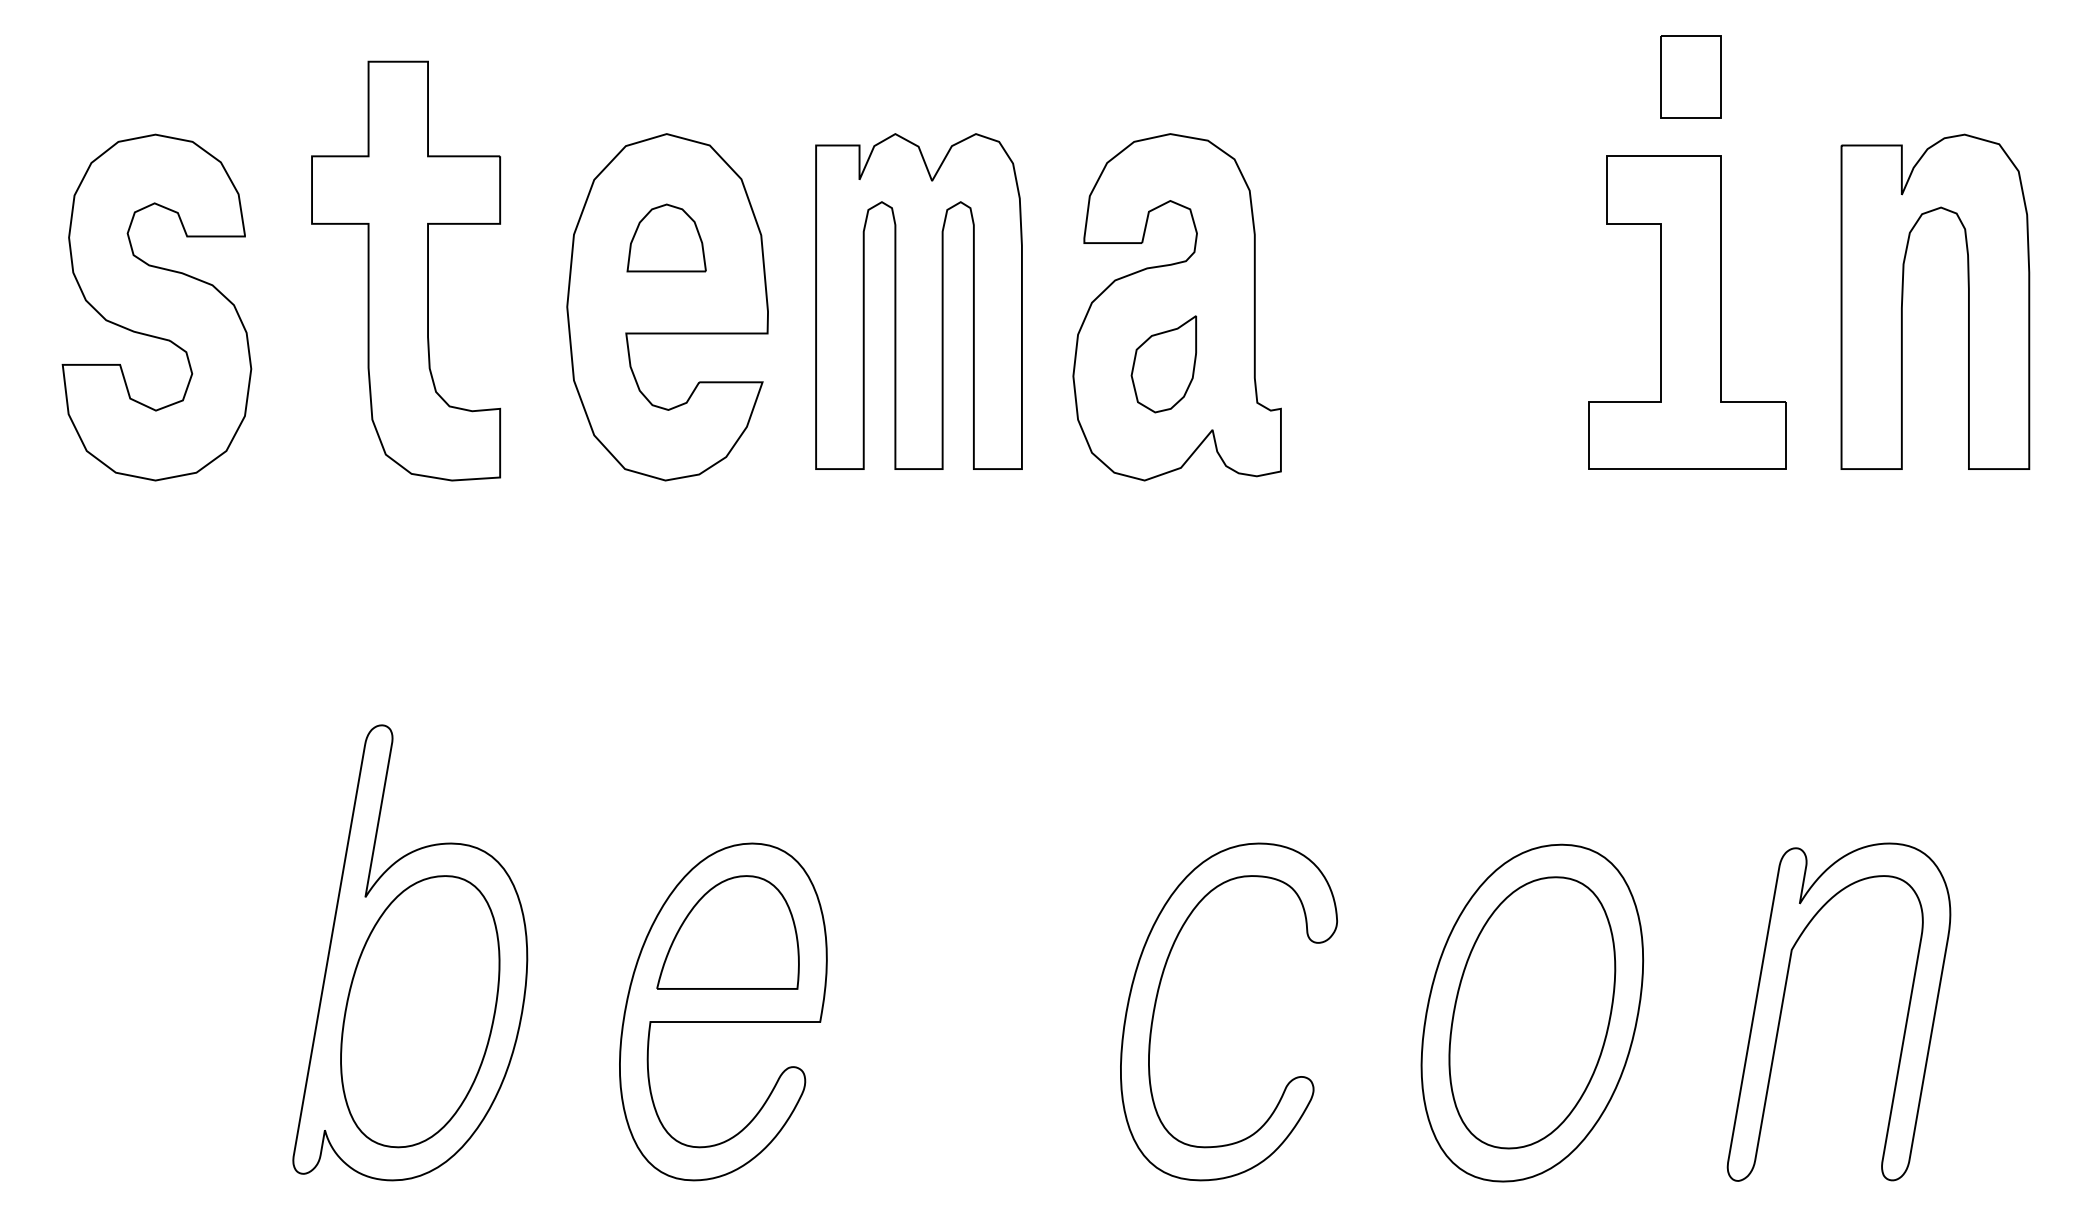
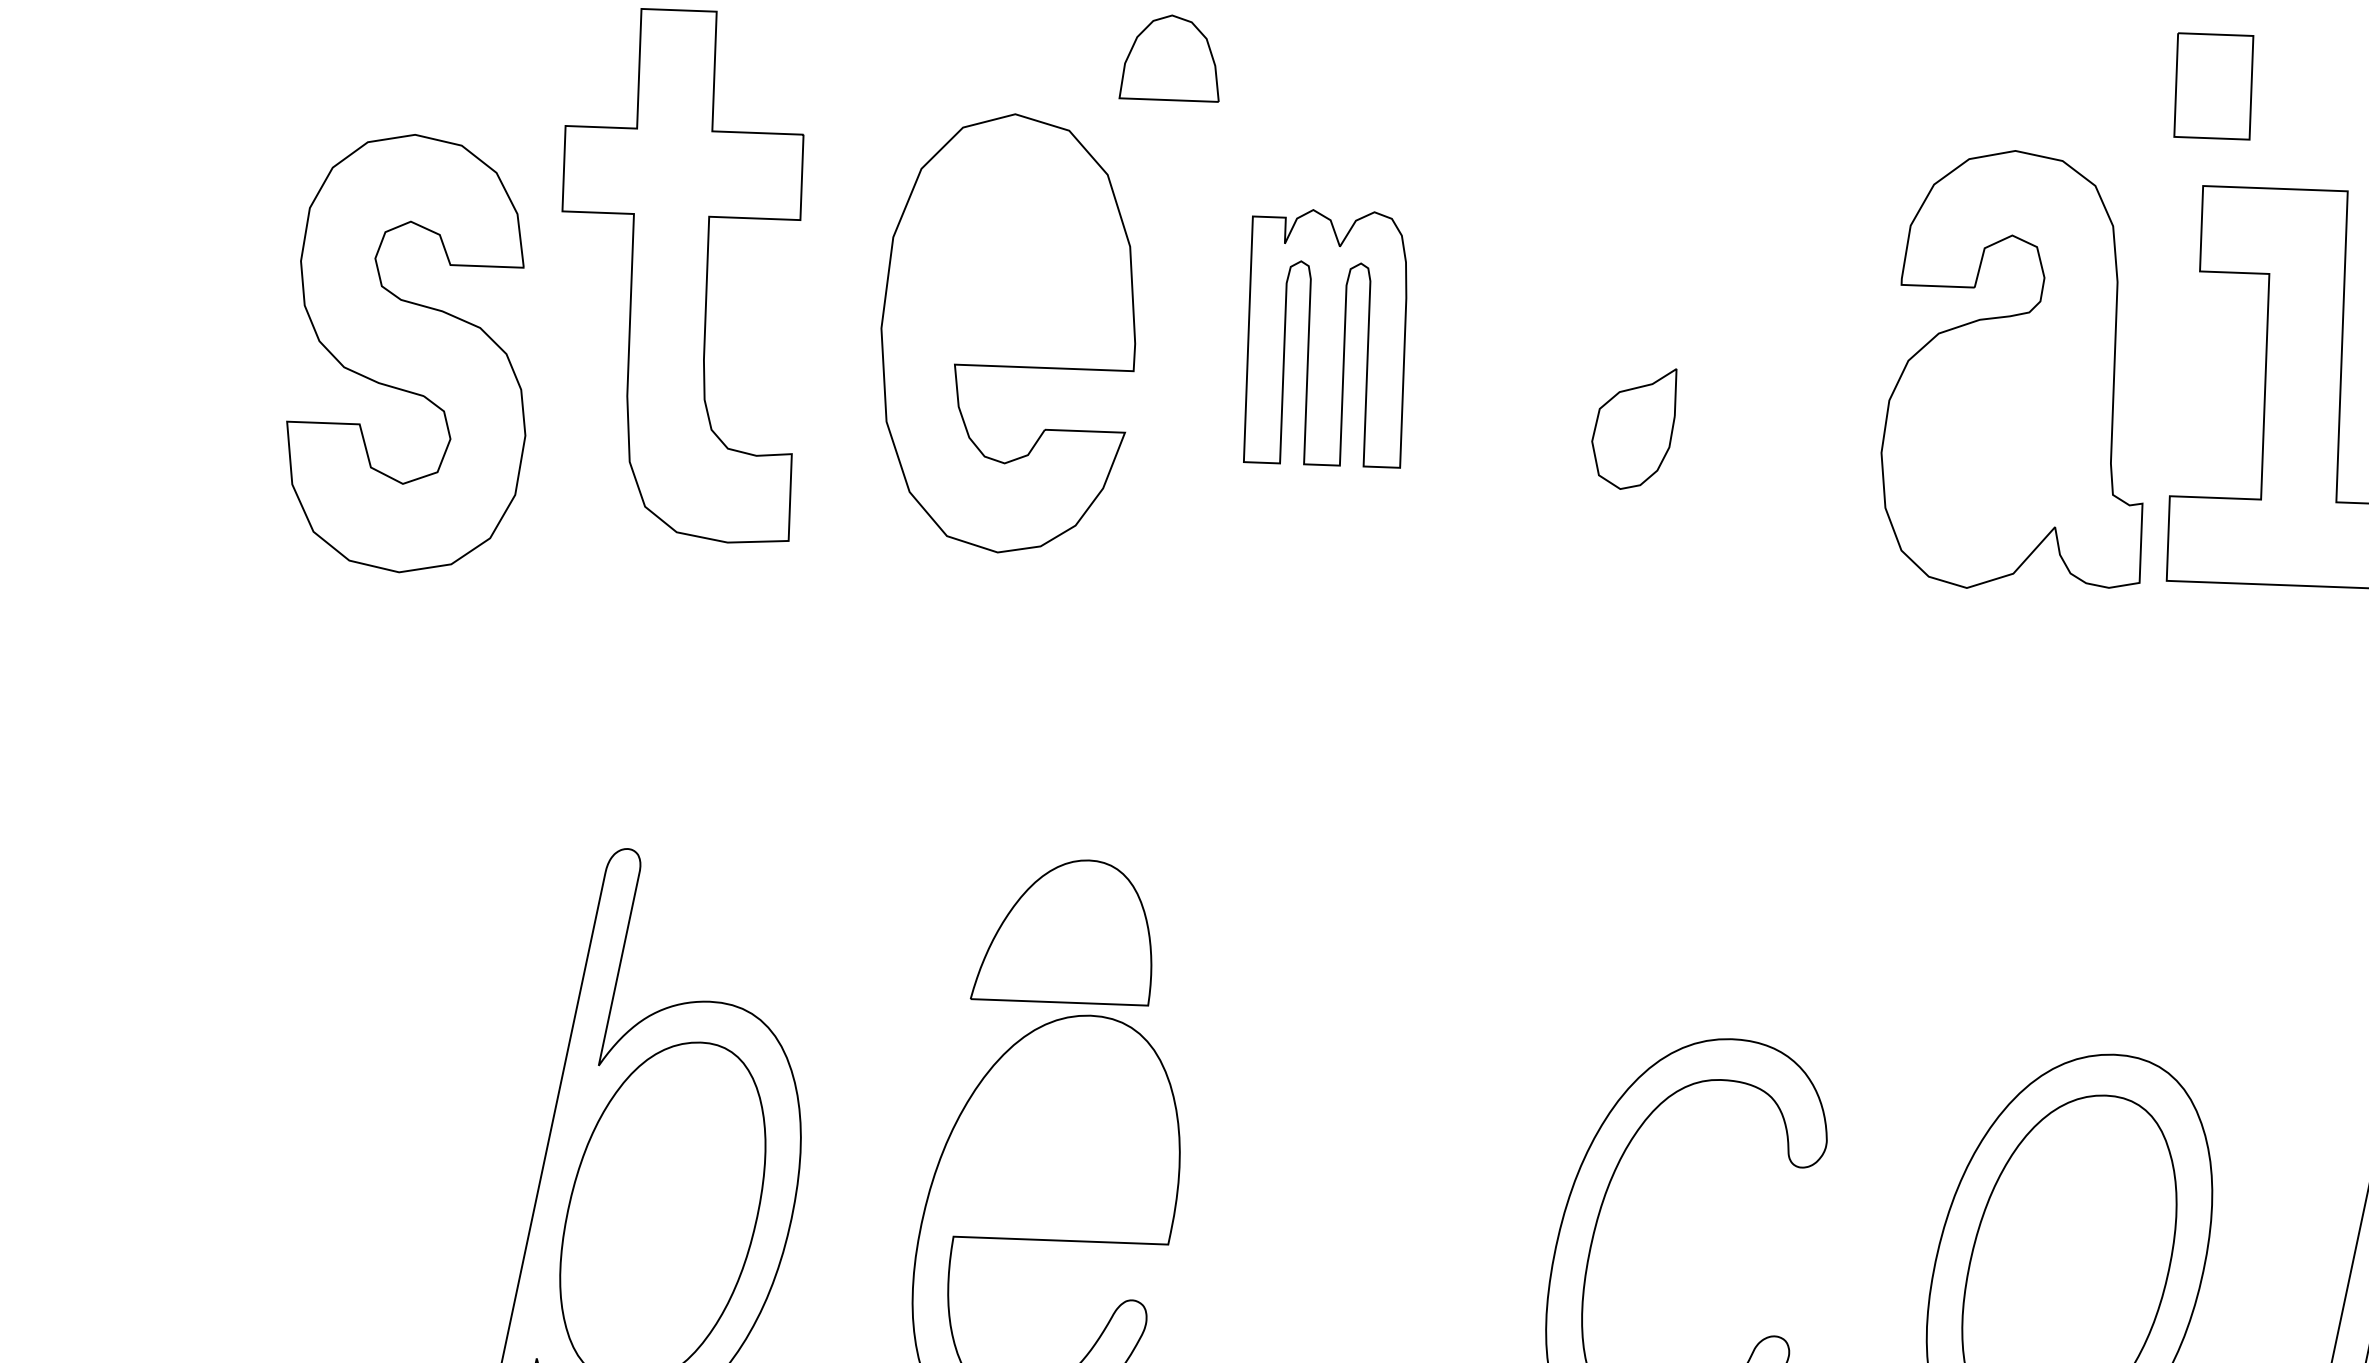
part: (1690, 76) -> (2213, 85), moved
part: (666, 237) -> (1170, 57), moved
part: (918, 301) -> (1326, 337), size x0.6
part: (156, 307) -> (408, 353), moved
part: (1176, 307) -> (2015, 370), moved
part: (727, 932) -> (1062, 930), moved

